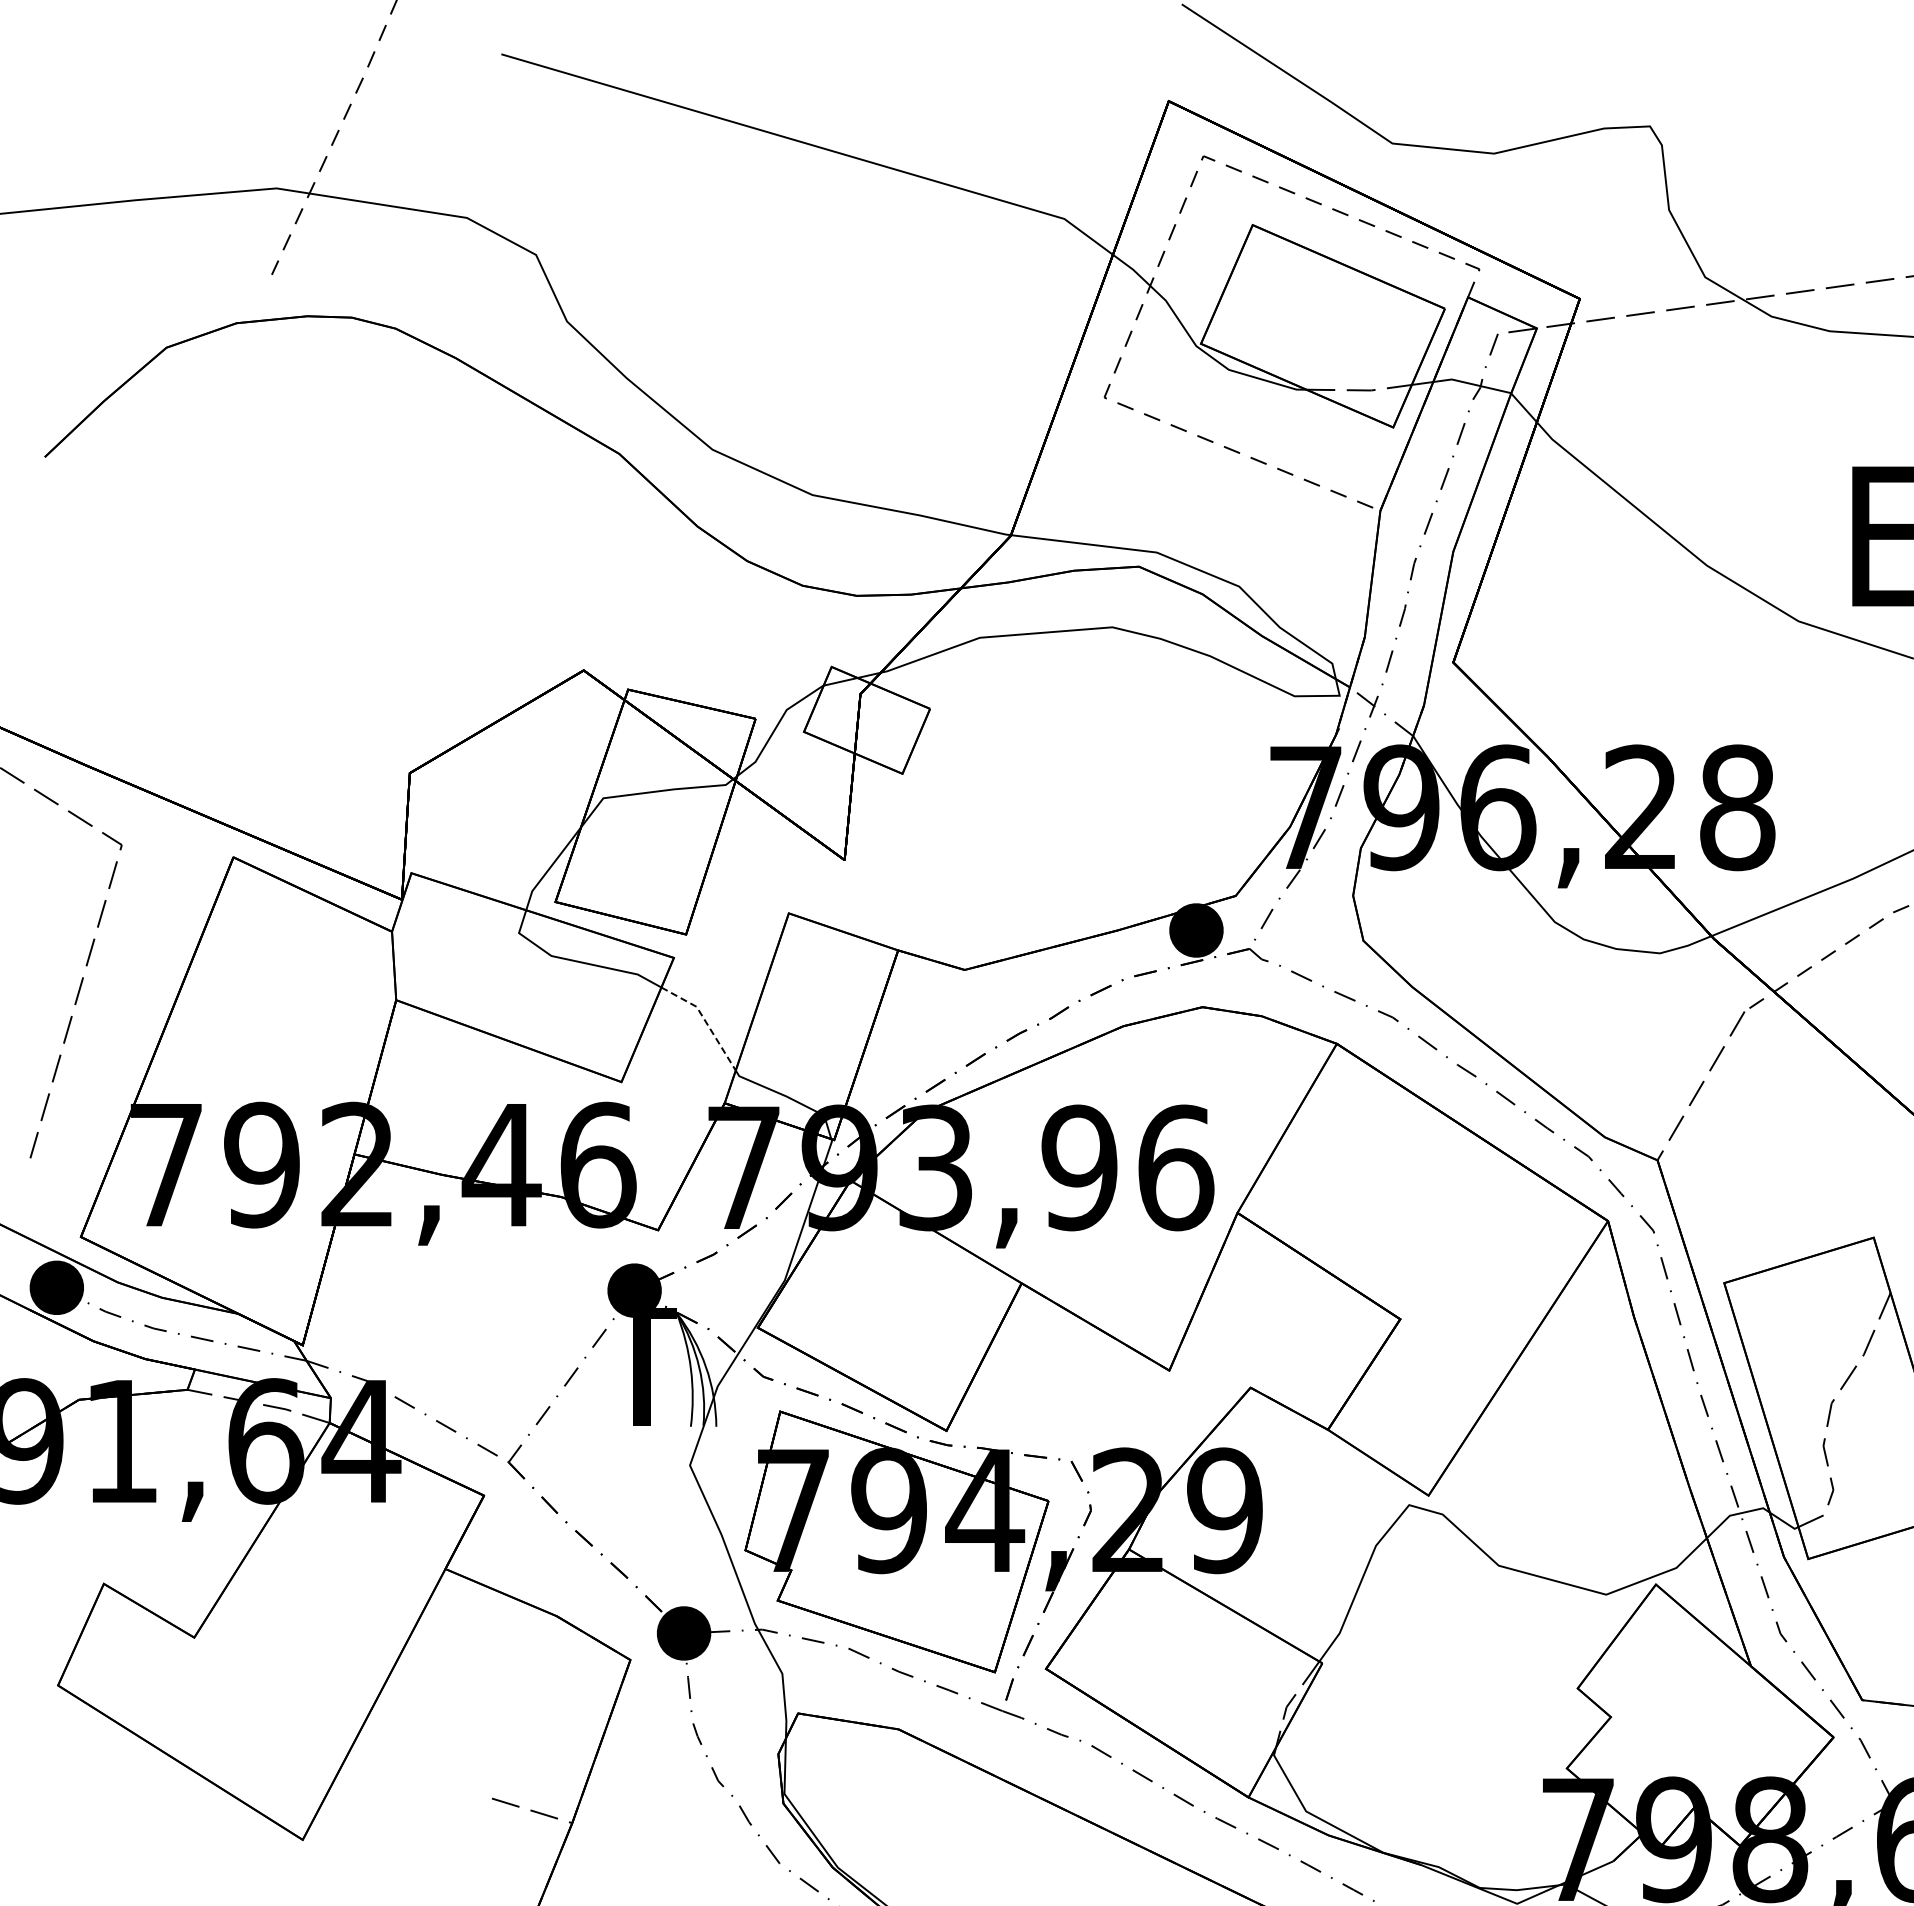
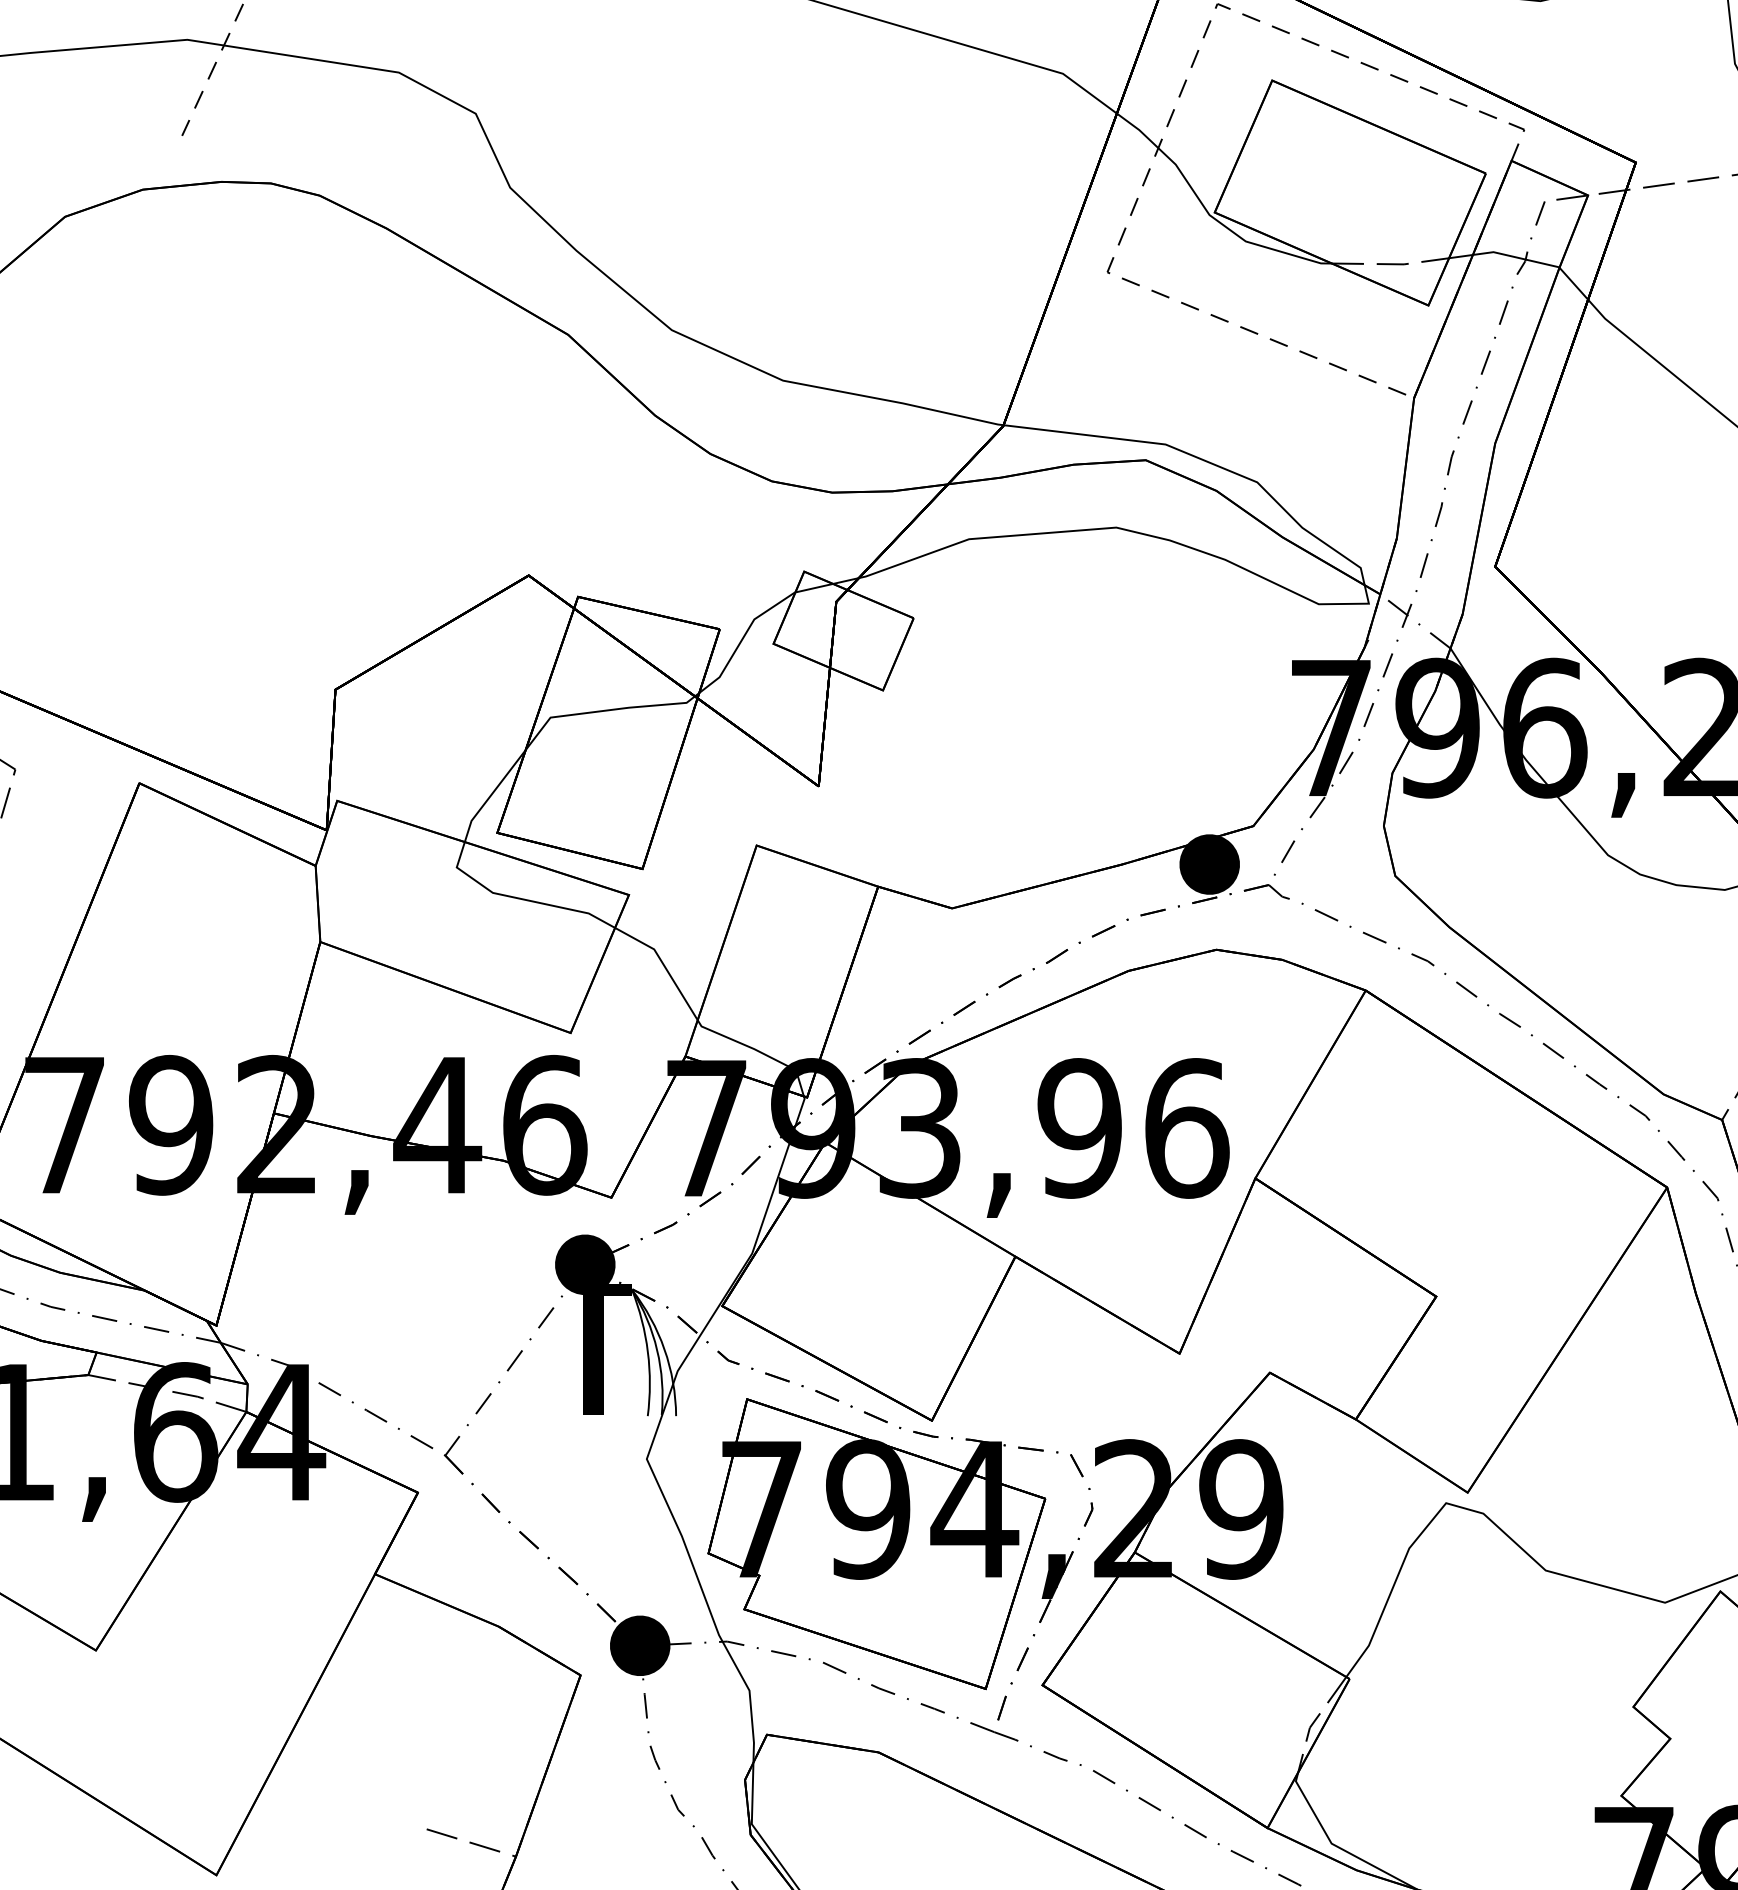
line: (705, 1021) -> (664, 965), dashed -> solid

